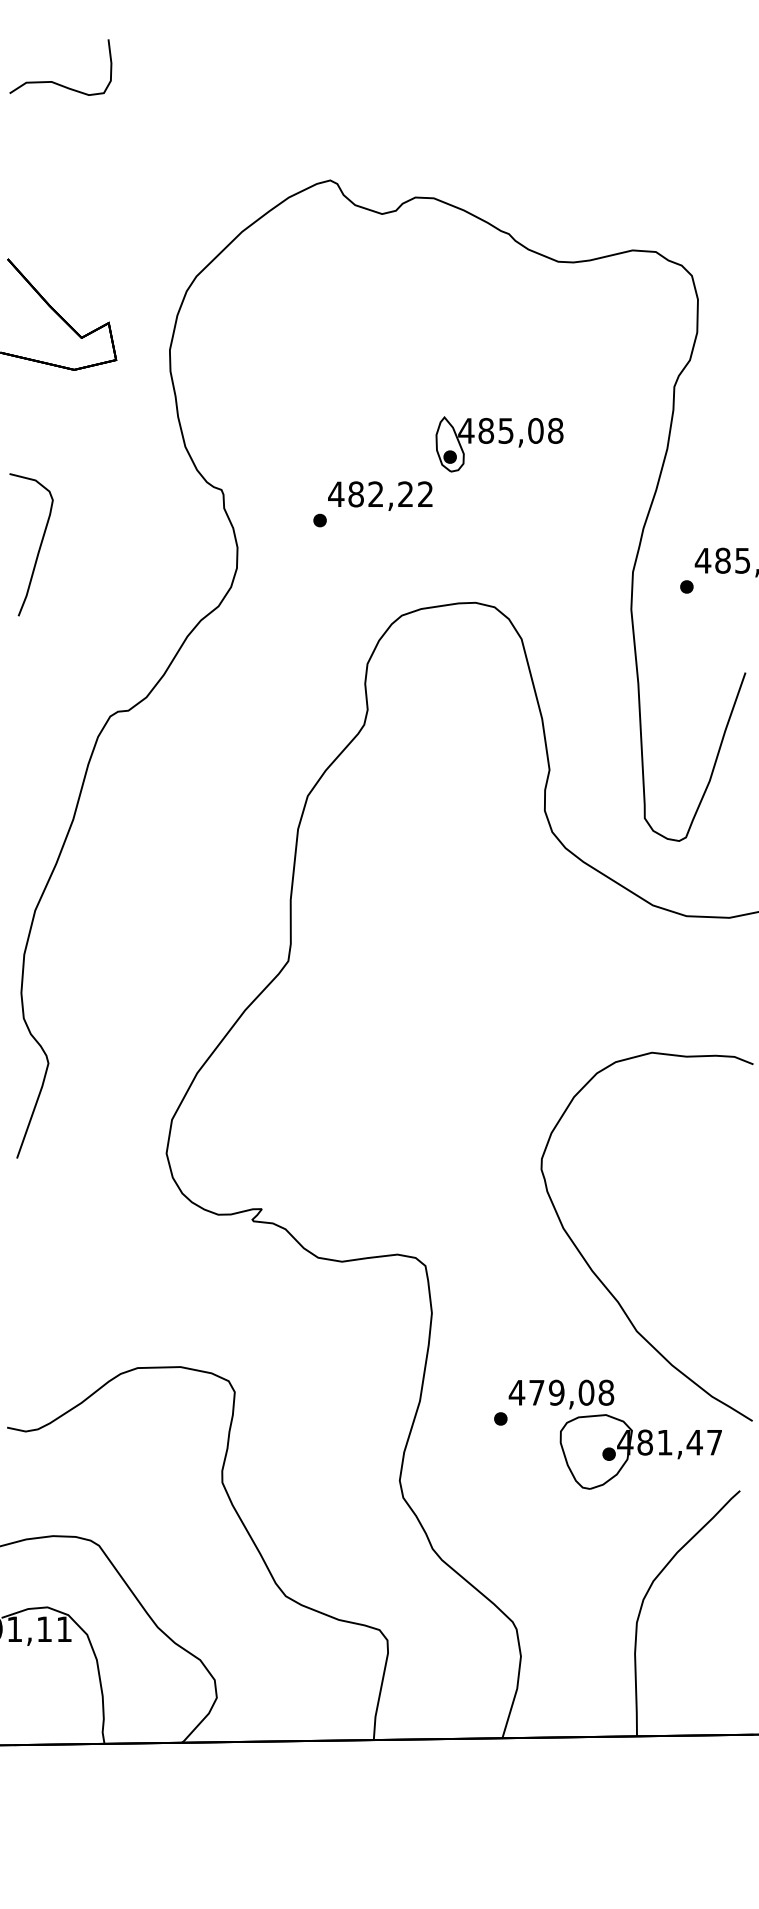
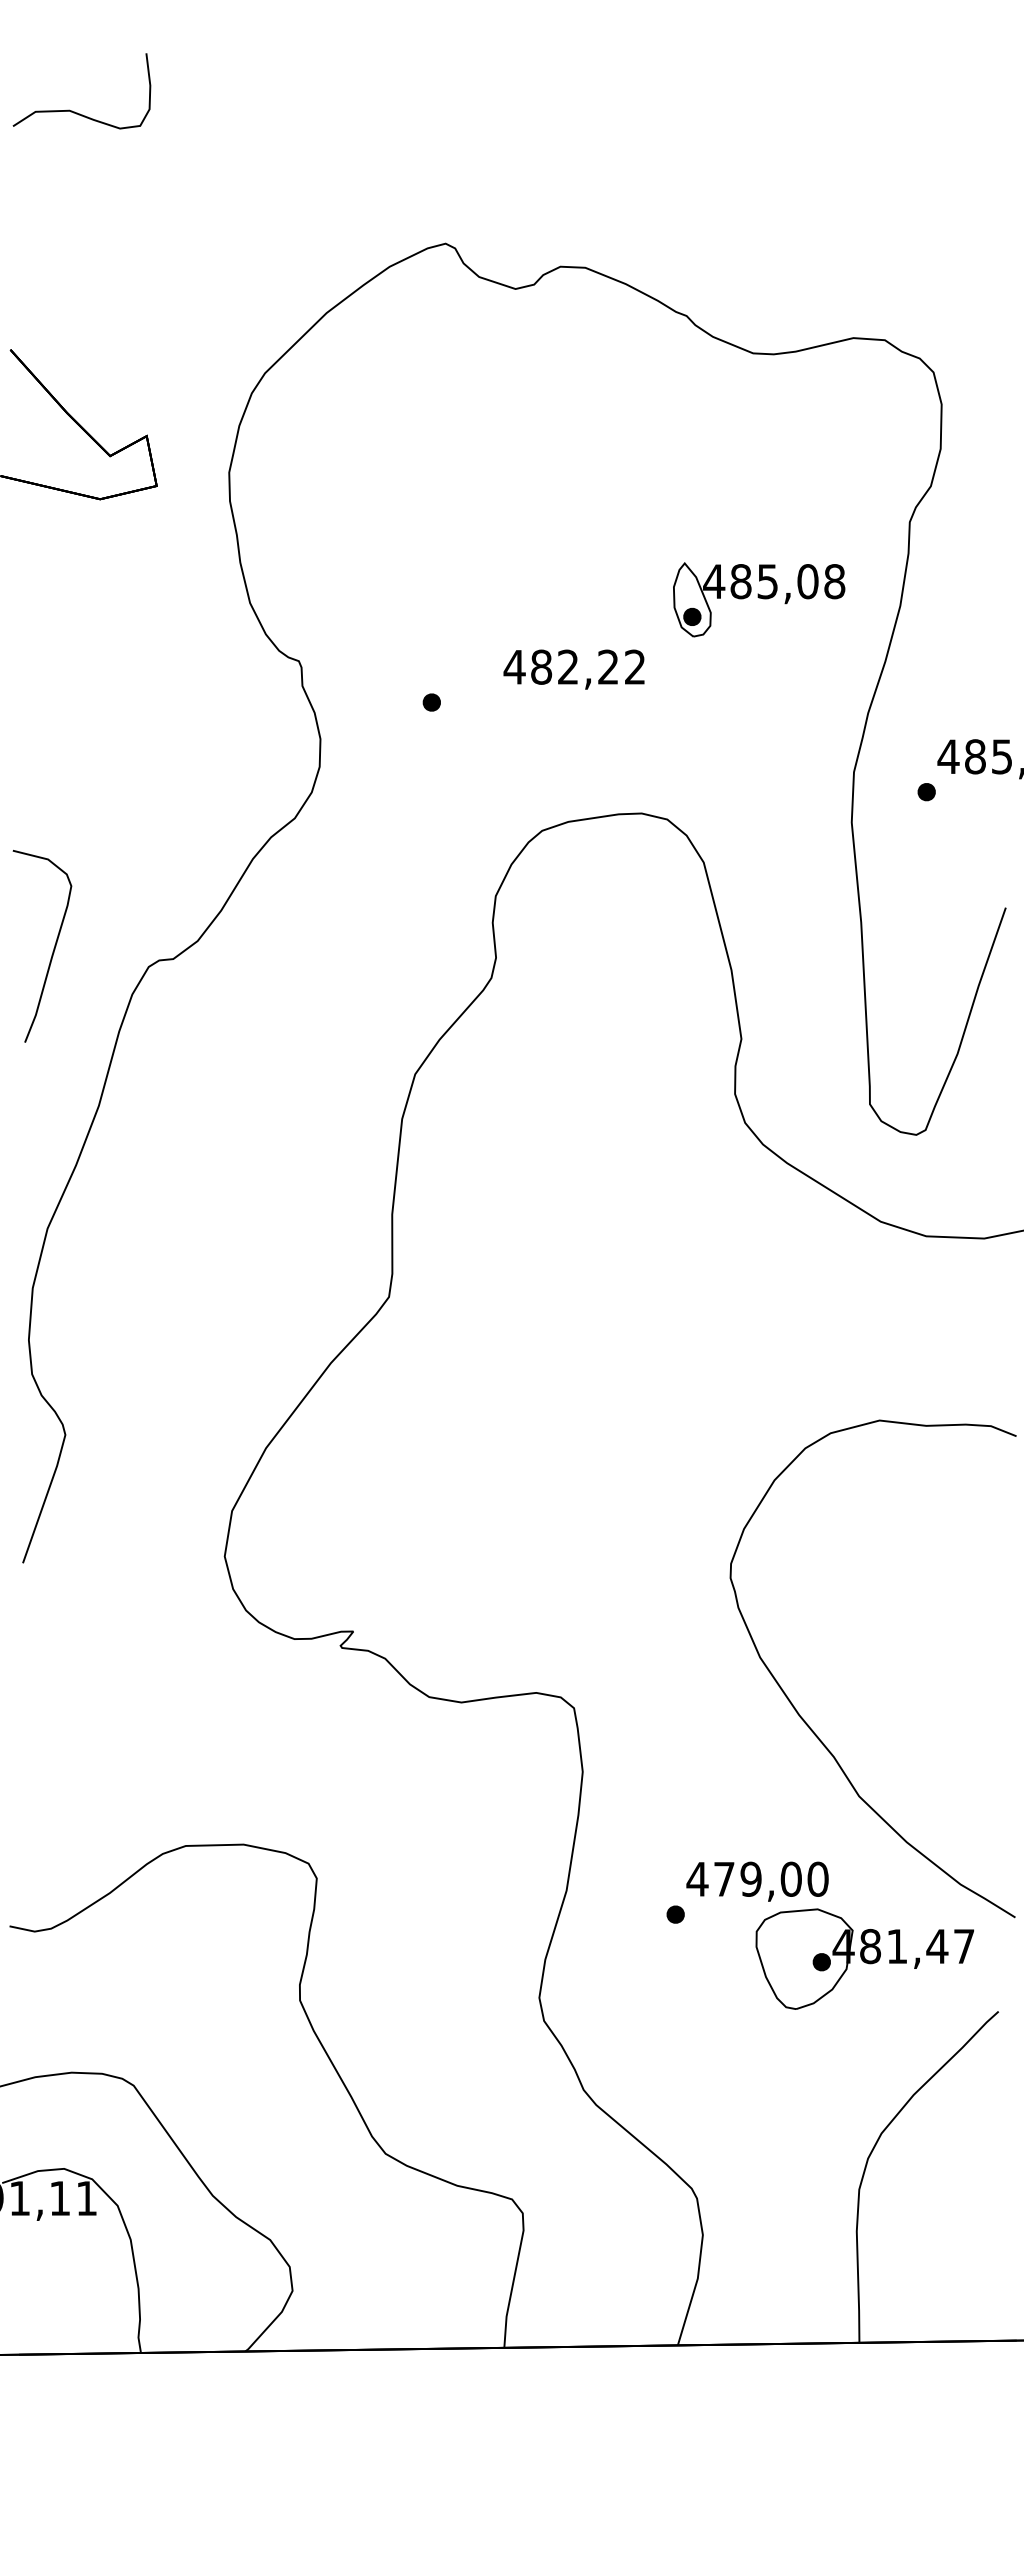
part: (499, 444) -> (759, 599), moved
text: (379, 496) -> (573, 669), moved
curve: (39, 546) -> (53, 948), moved
text: (605, 1392) -> (817, 1878), 479,08 -> 479,00

